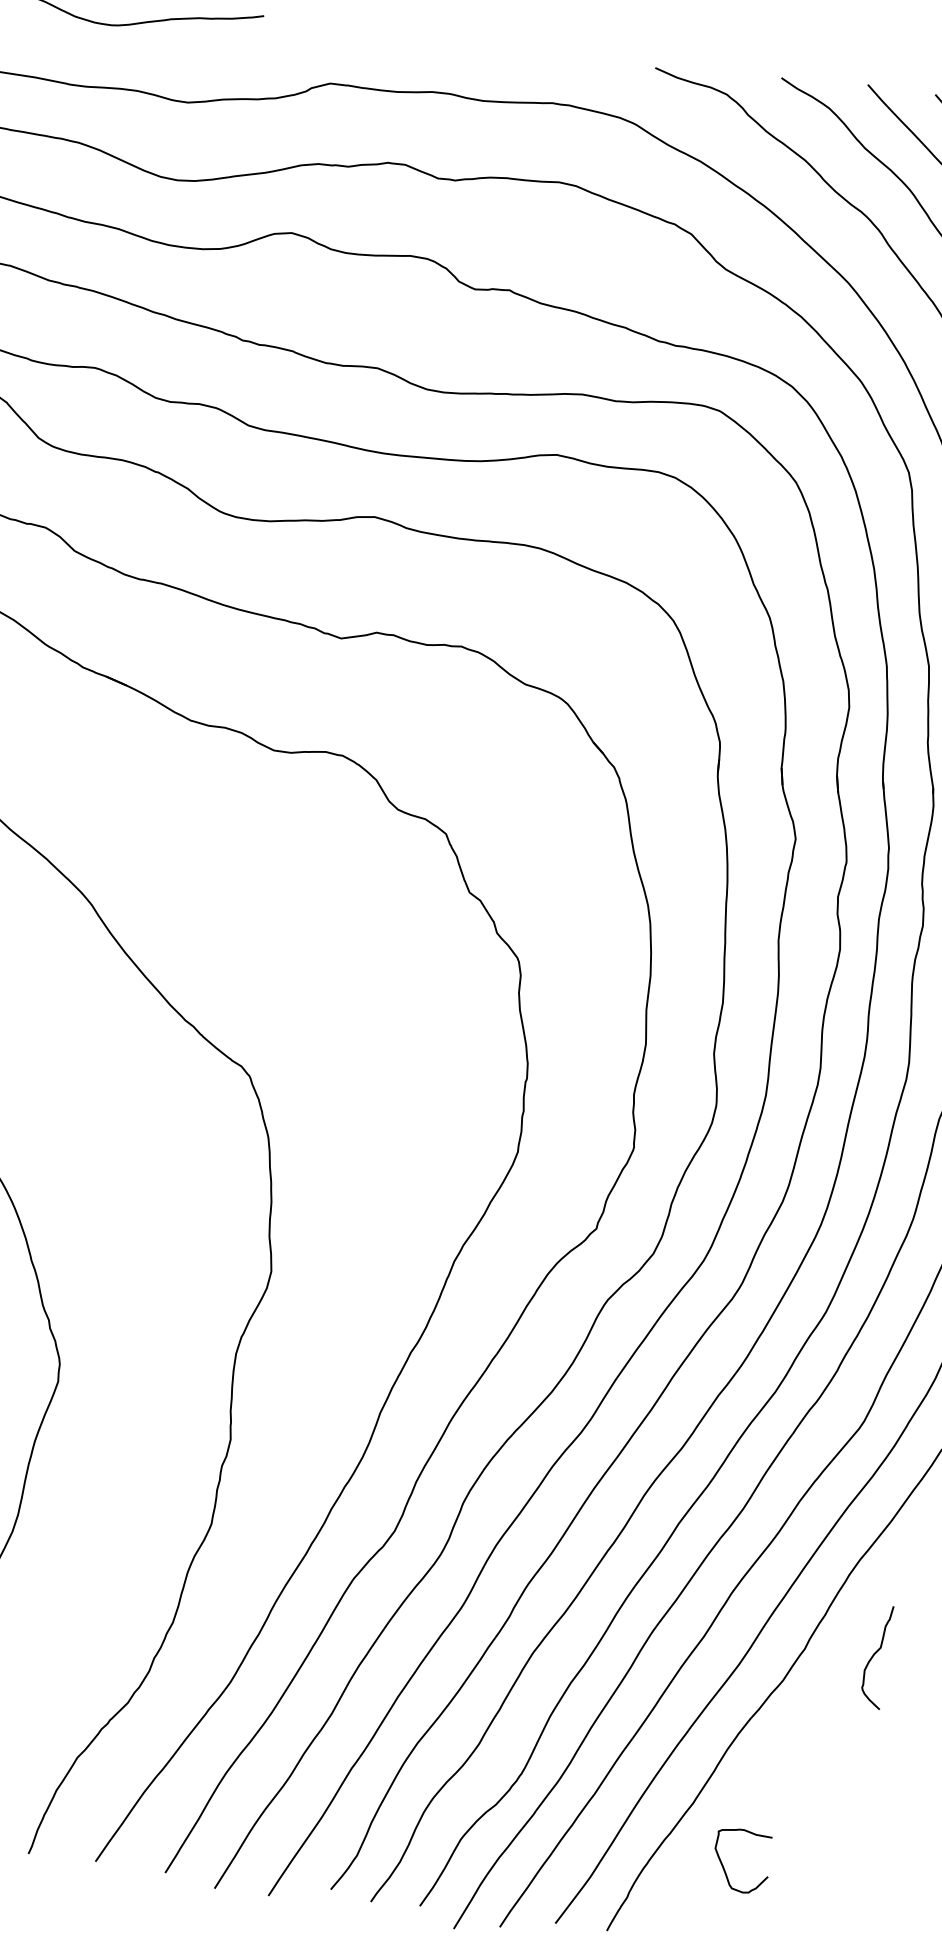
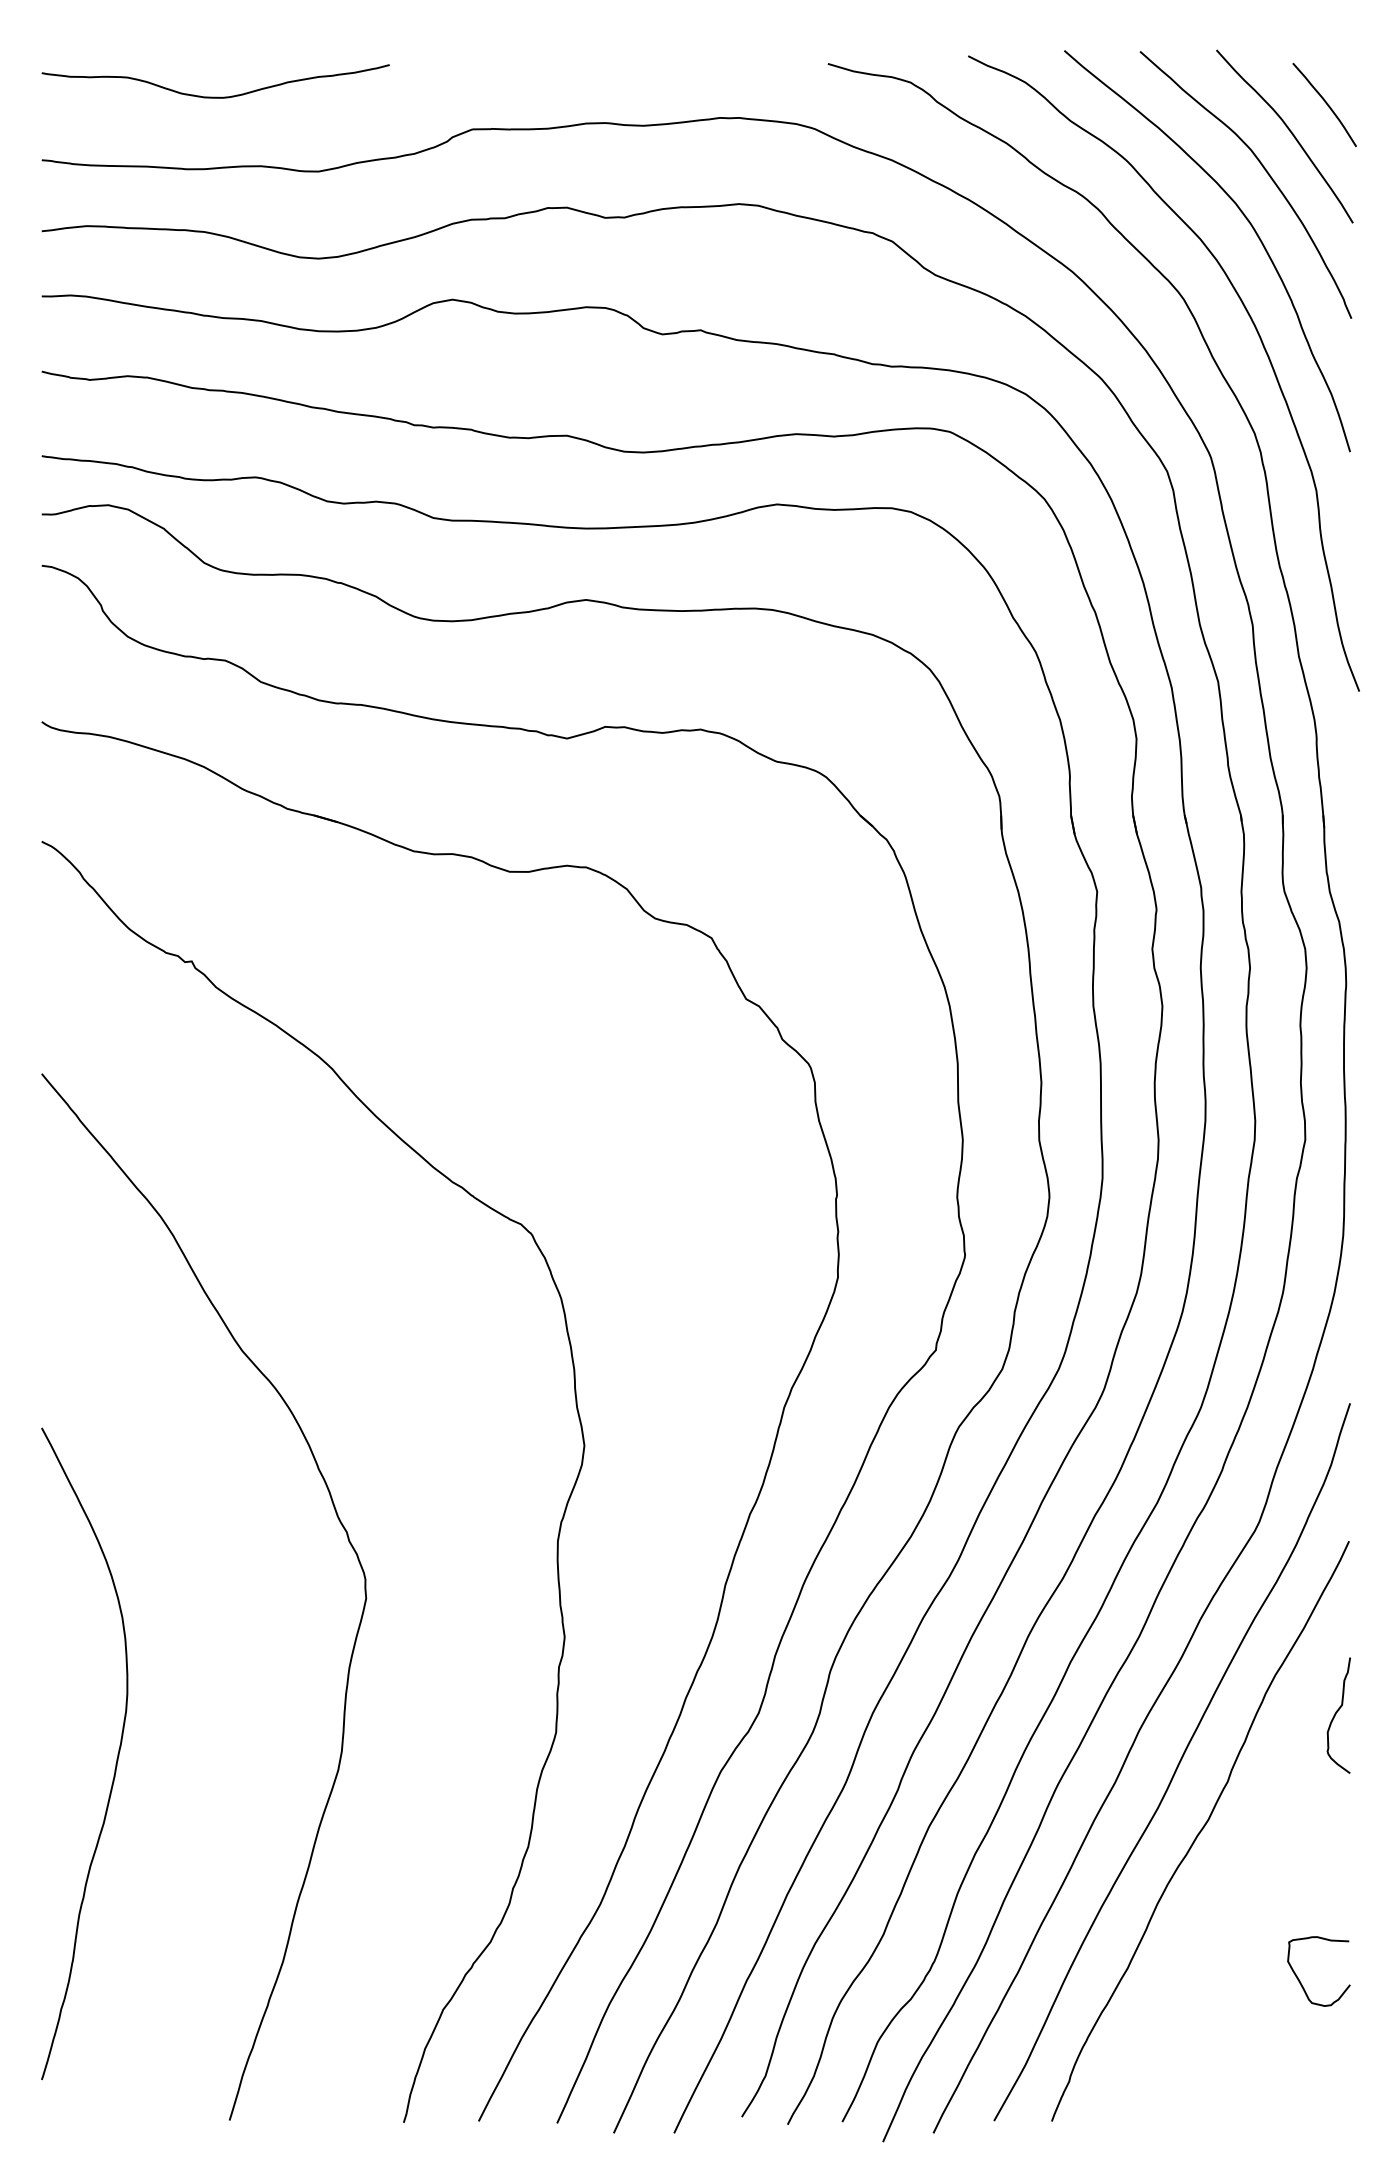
curve: (874, 1655) -> (1336, 1714), moved
curve: (724, 1866) -> (1300, 1980), moved

